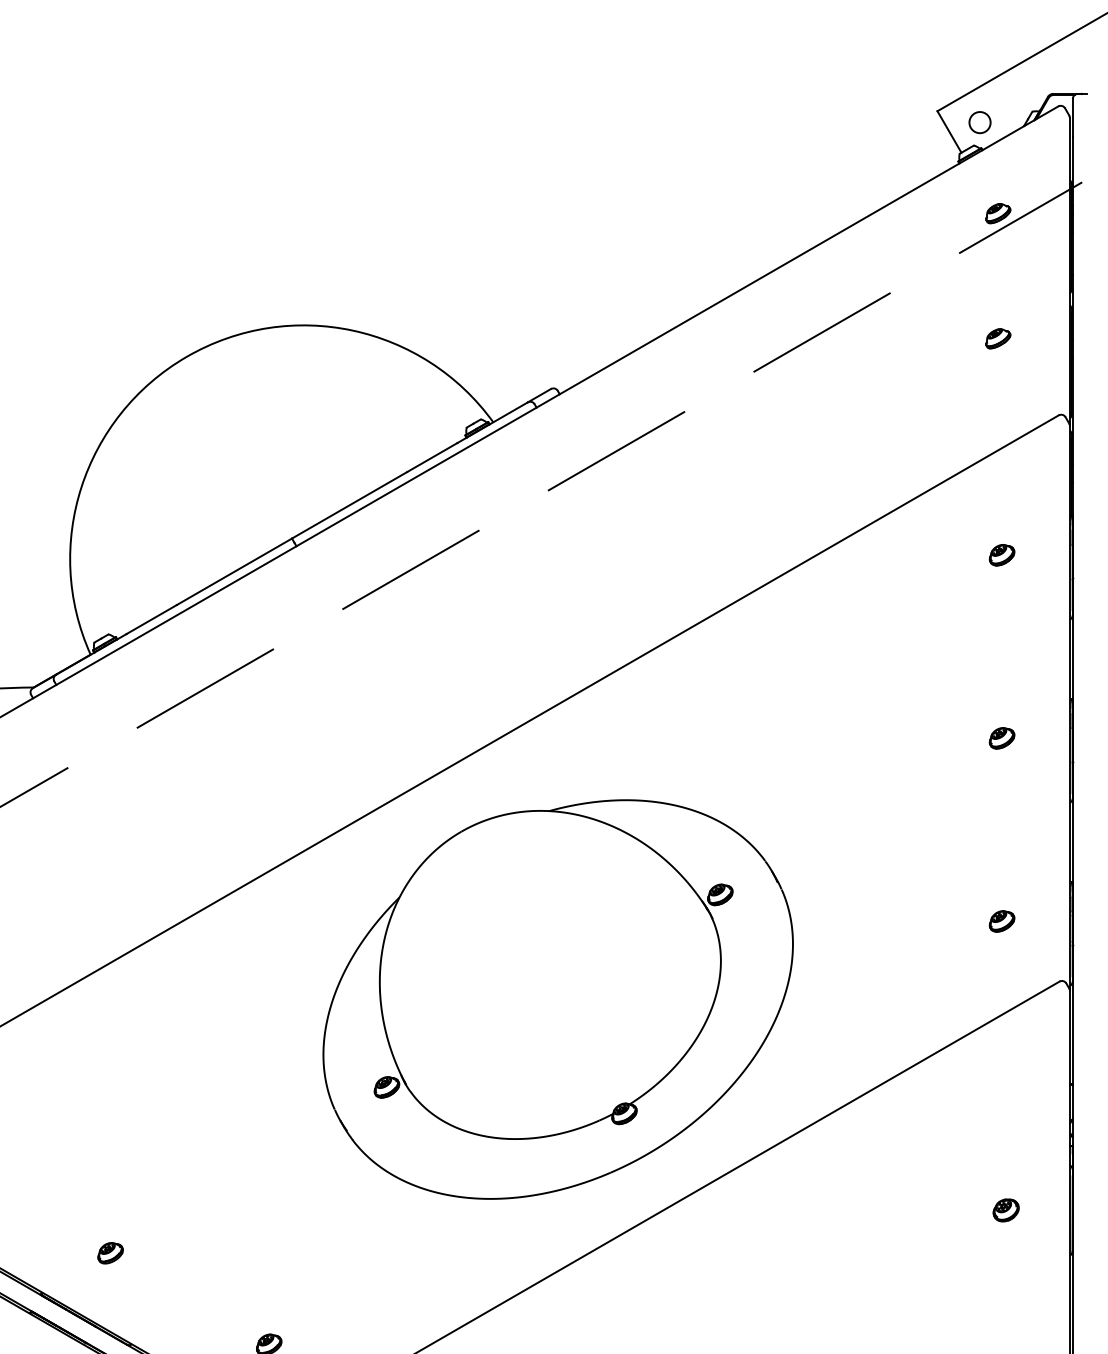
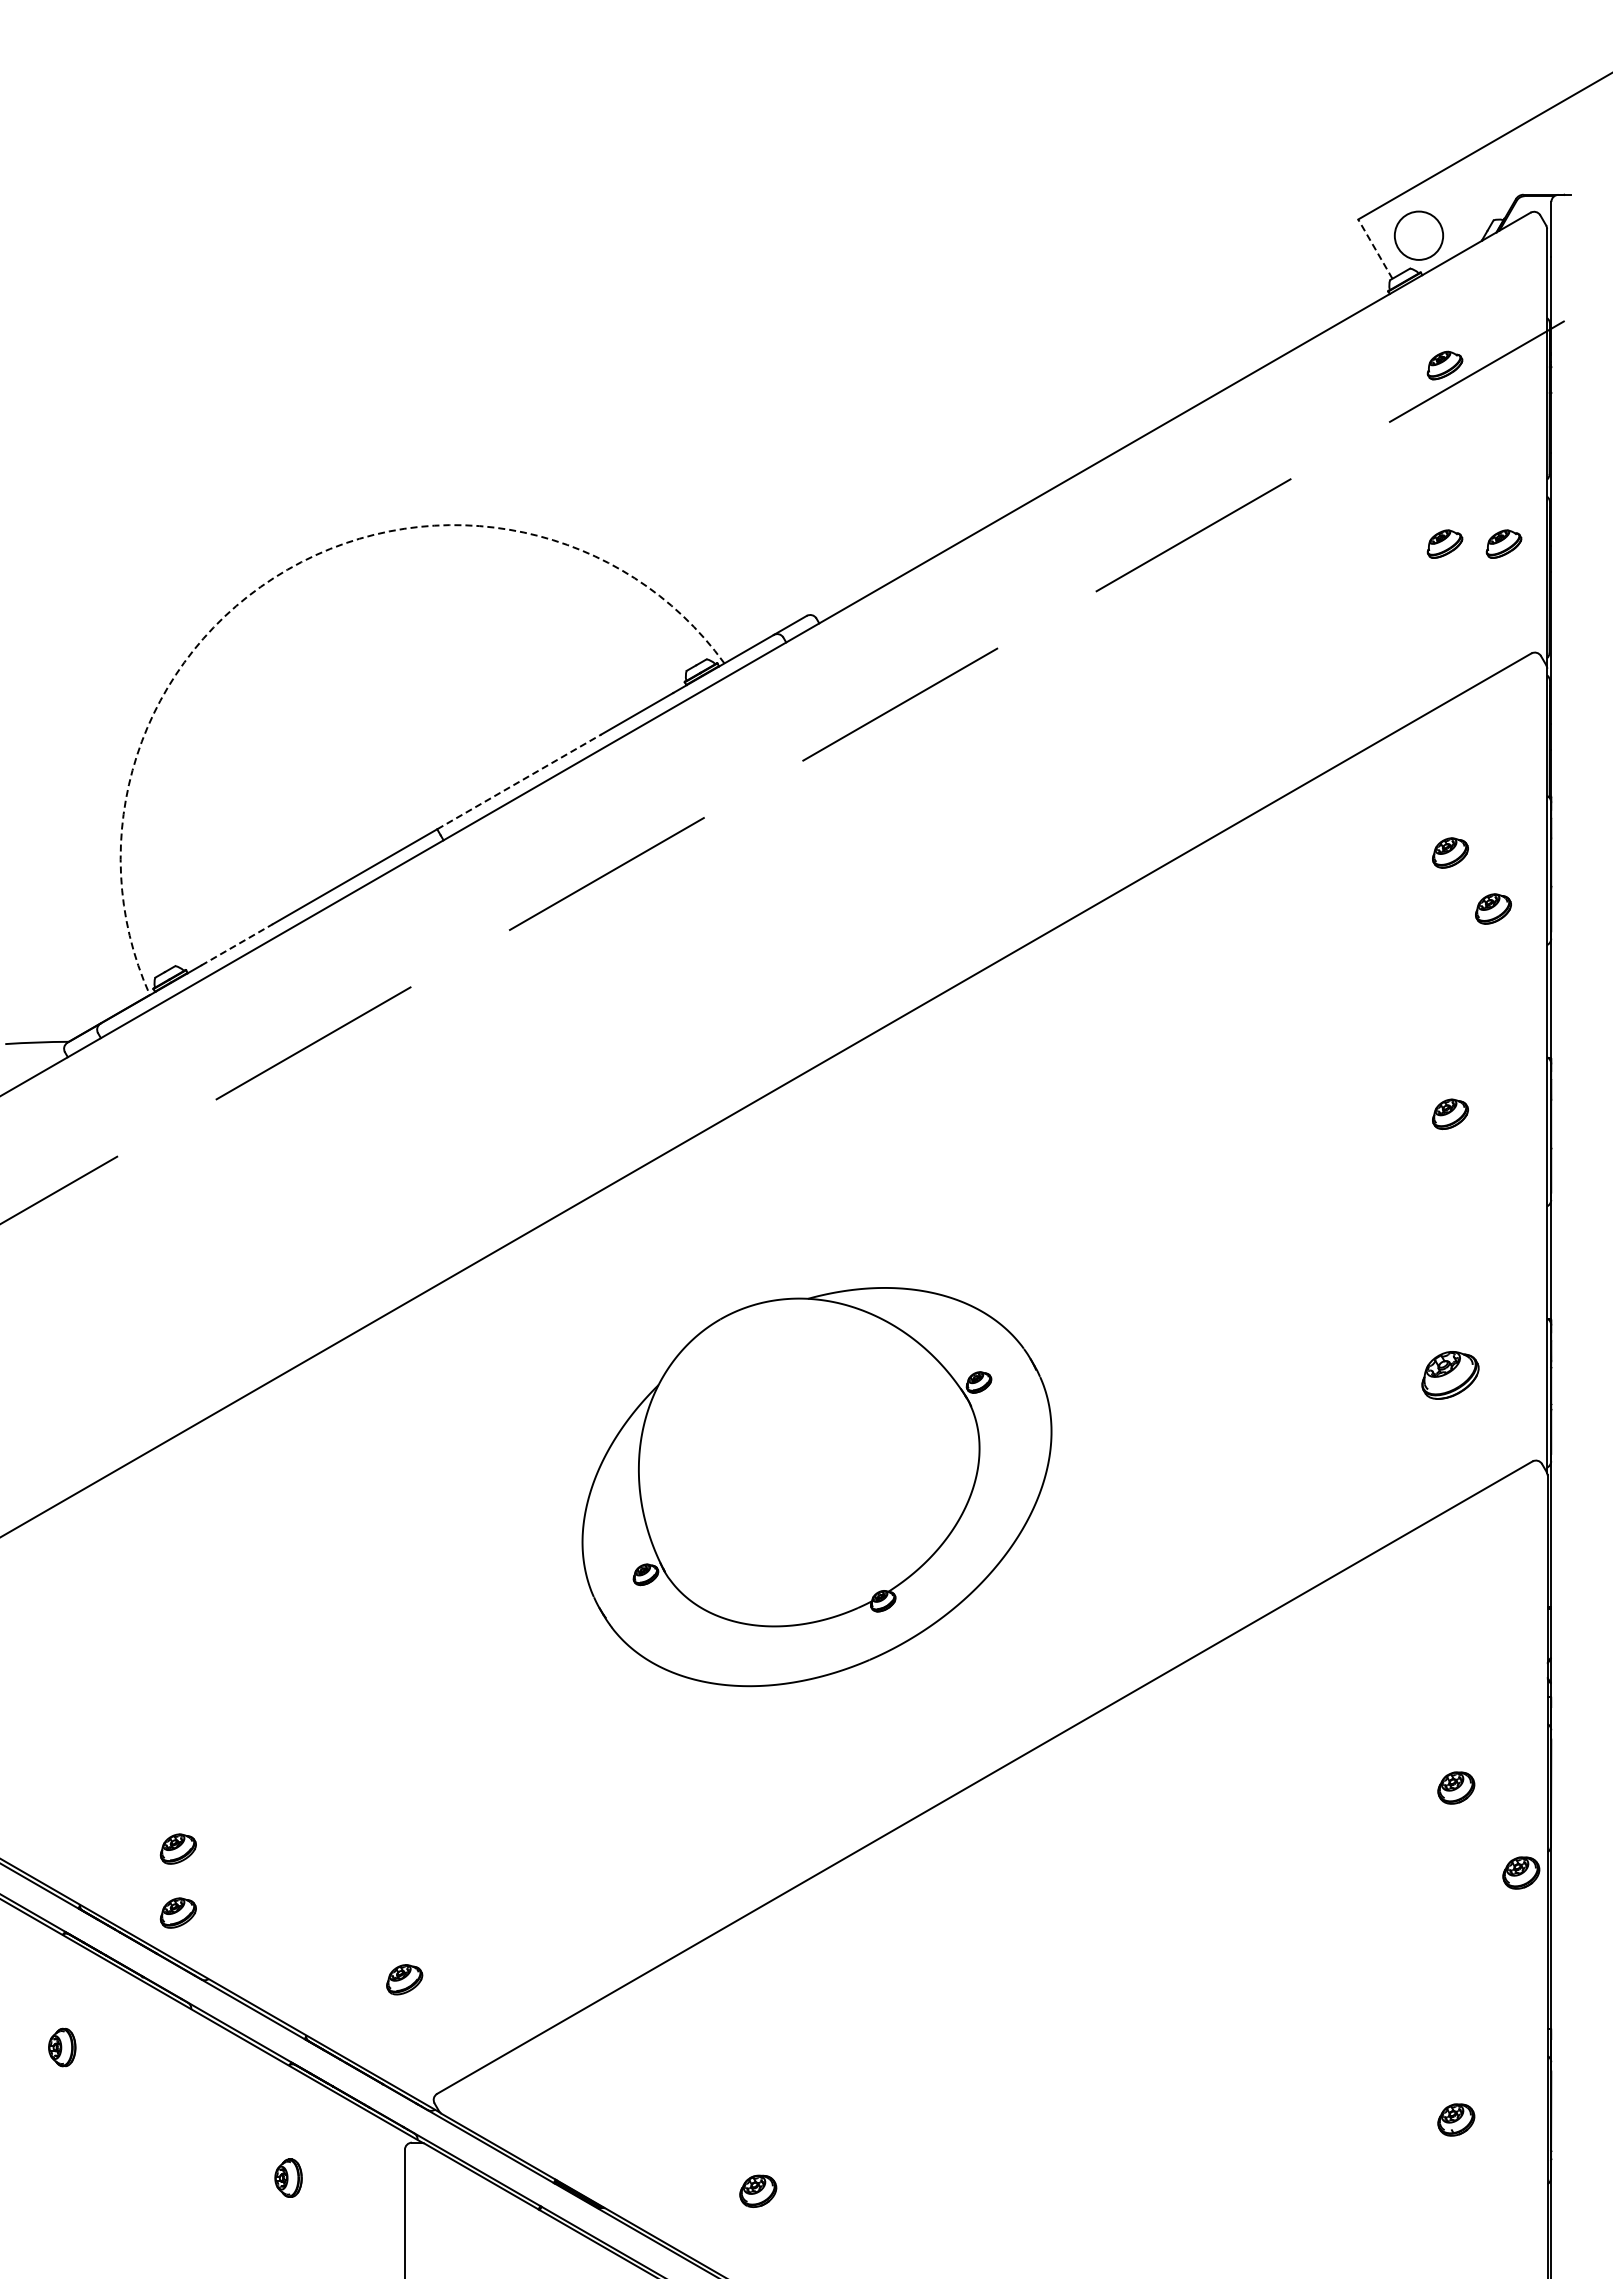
circle: (979, 122) -> (1418, 235), size x1.6
line: (949, 131) -> (1375, 248), solid -> dashed
part: (1039, 338) -> (1503, 543), added
arc: (187, 356) -> (287, 569), solid -> dashed
line: (349, 505) -> (519, 781), solid -> dashed
part: (1032, 594) -> (1493, 908), added
line: (152, 619) -> (237, 944), solid -> dashed
part: (1002, 921) -> (1450, 1375), size x1.6
part: (557, 999) -> (816, 1486), size x0.7
part: (1051, 1269) -> (1521, 1872), added
part: (110, 1297) -> (177, 1912), added

